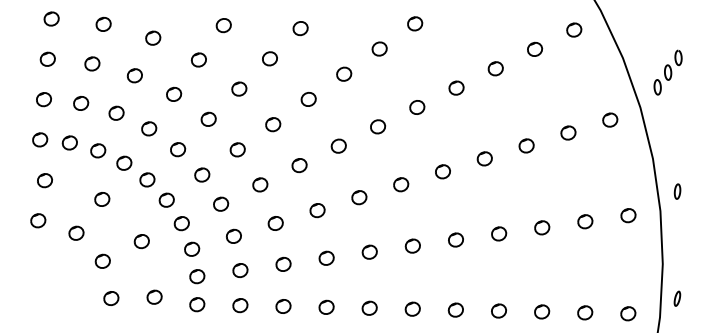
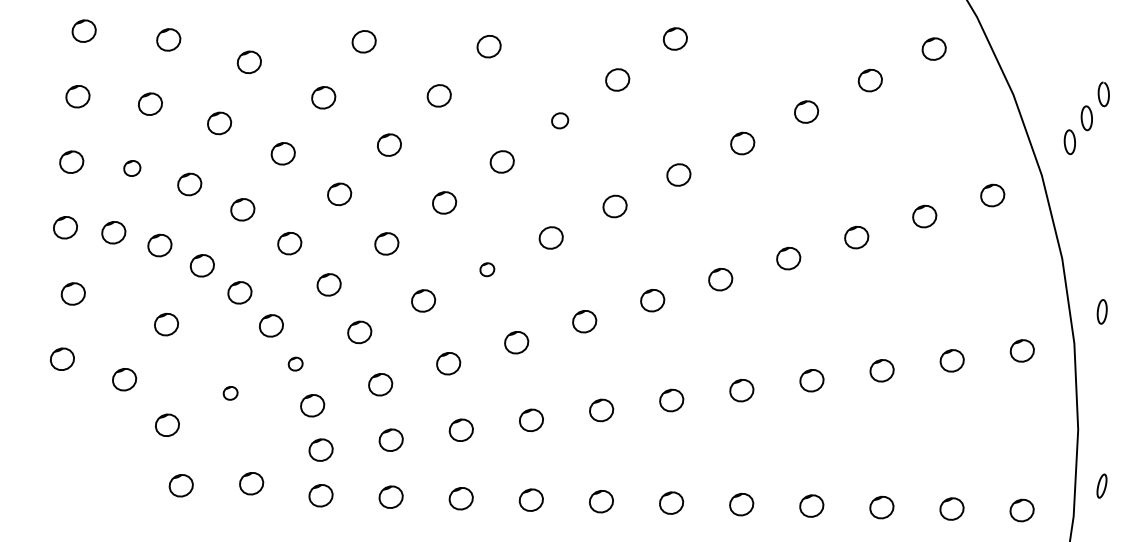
part: (344, 73) -> (560, 119), size x0.7
part: (81, 103) -> (132, 168), size x0.7
part: (299, 165) -> (487, 269), size x0.6
part: (181, 223) -> (295, 363), size x0.6
part: (141, 241) -> (230, 392), size x0.6

